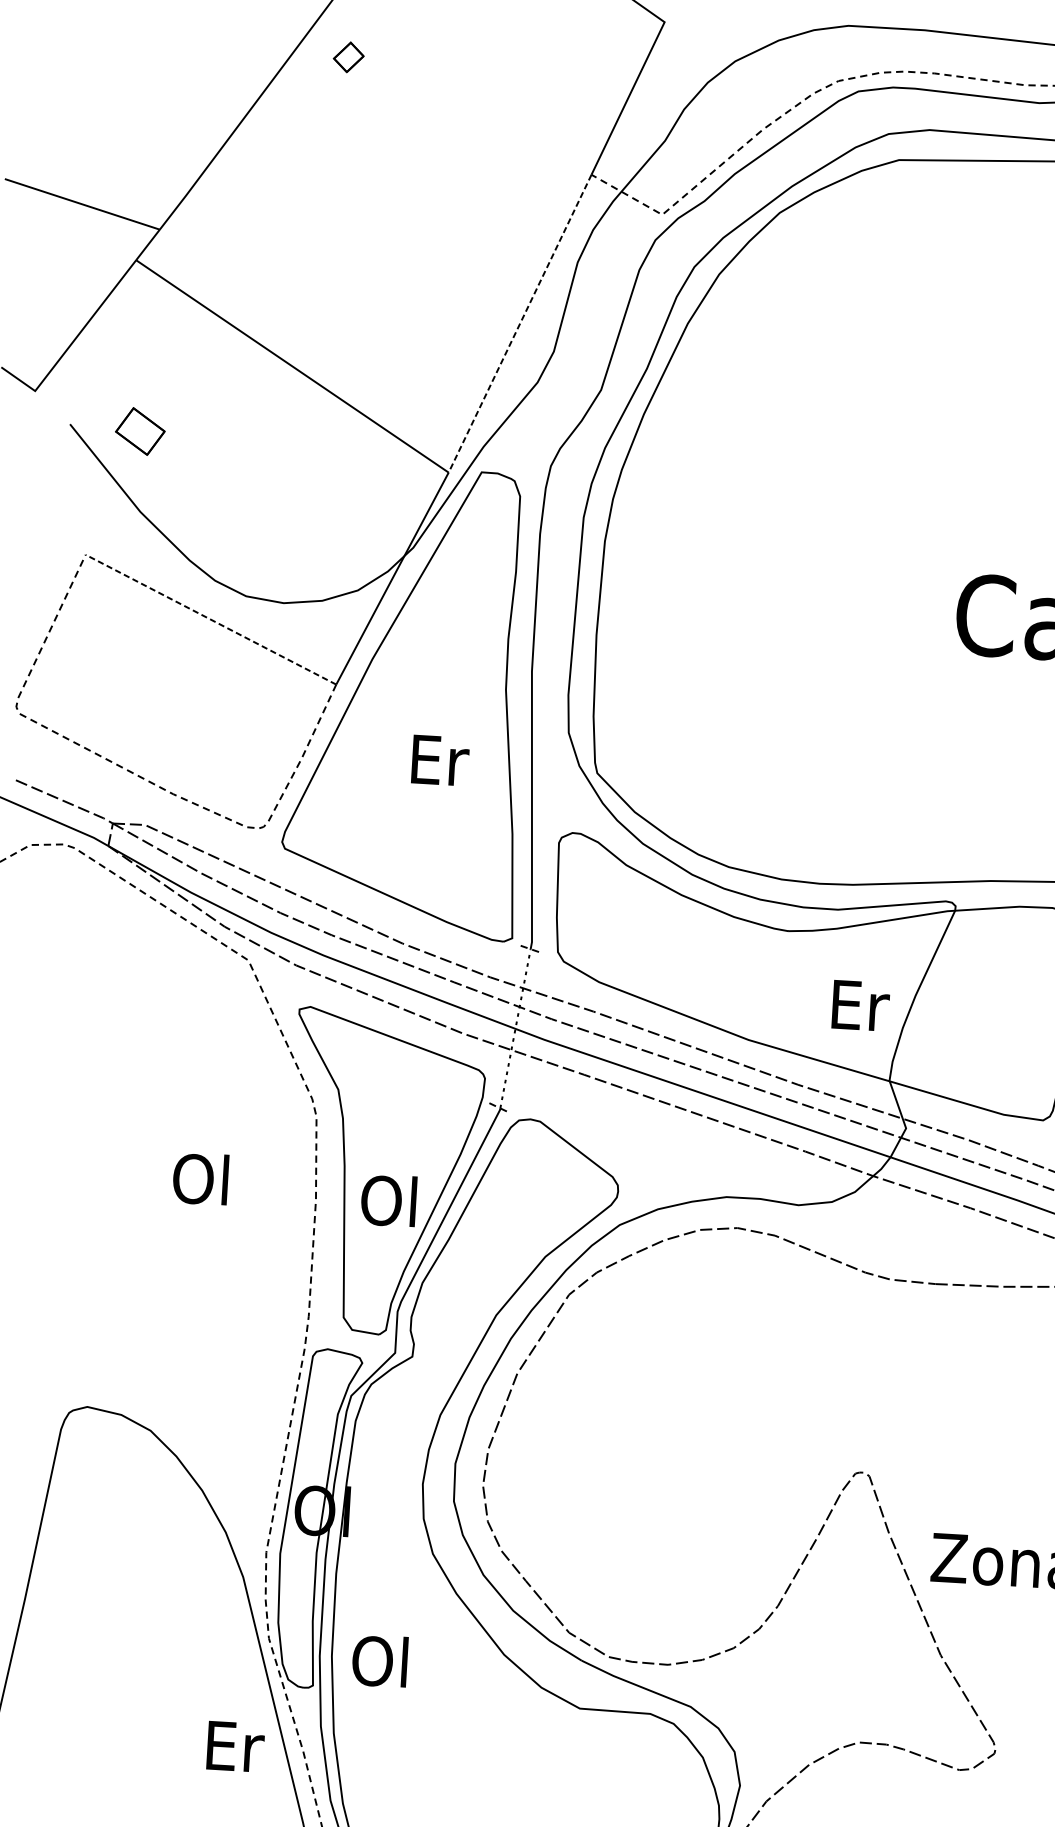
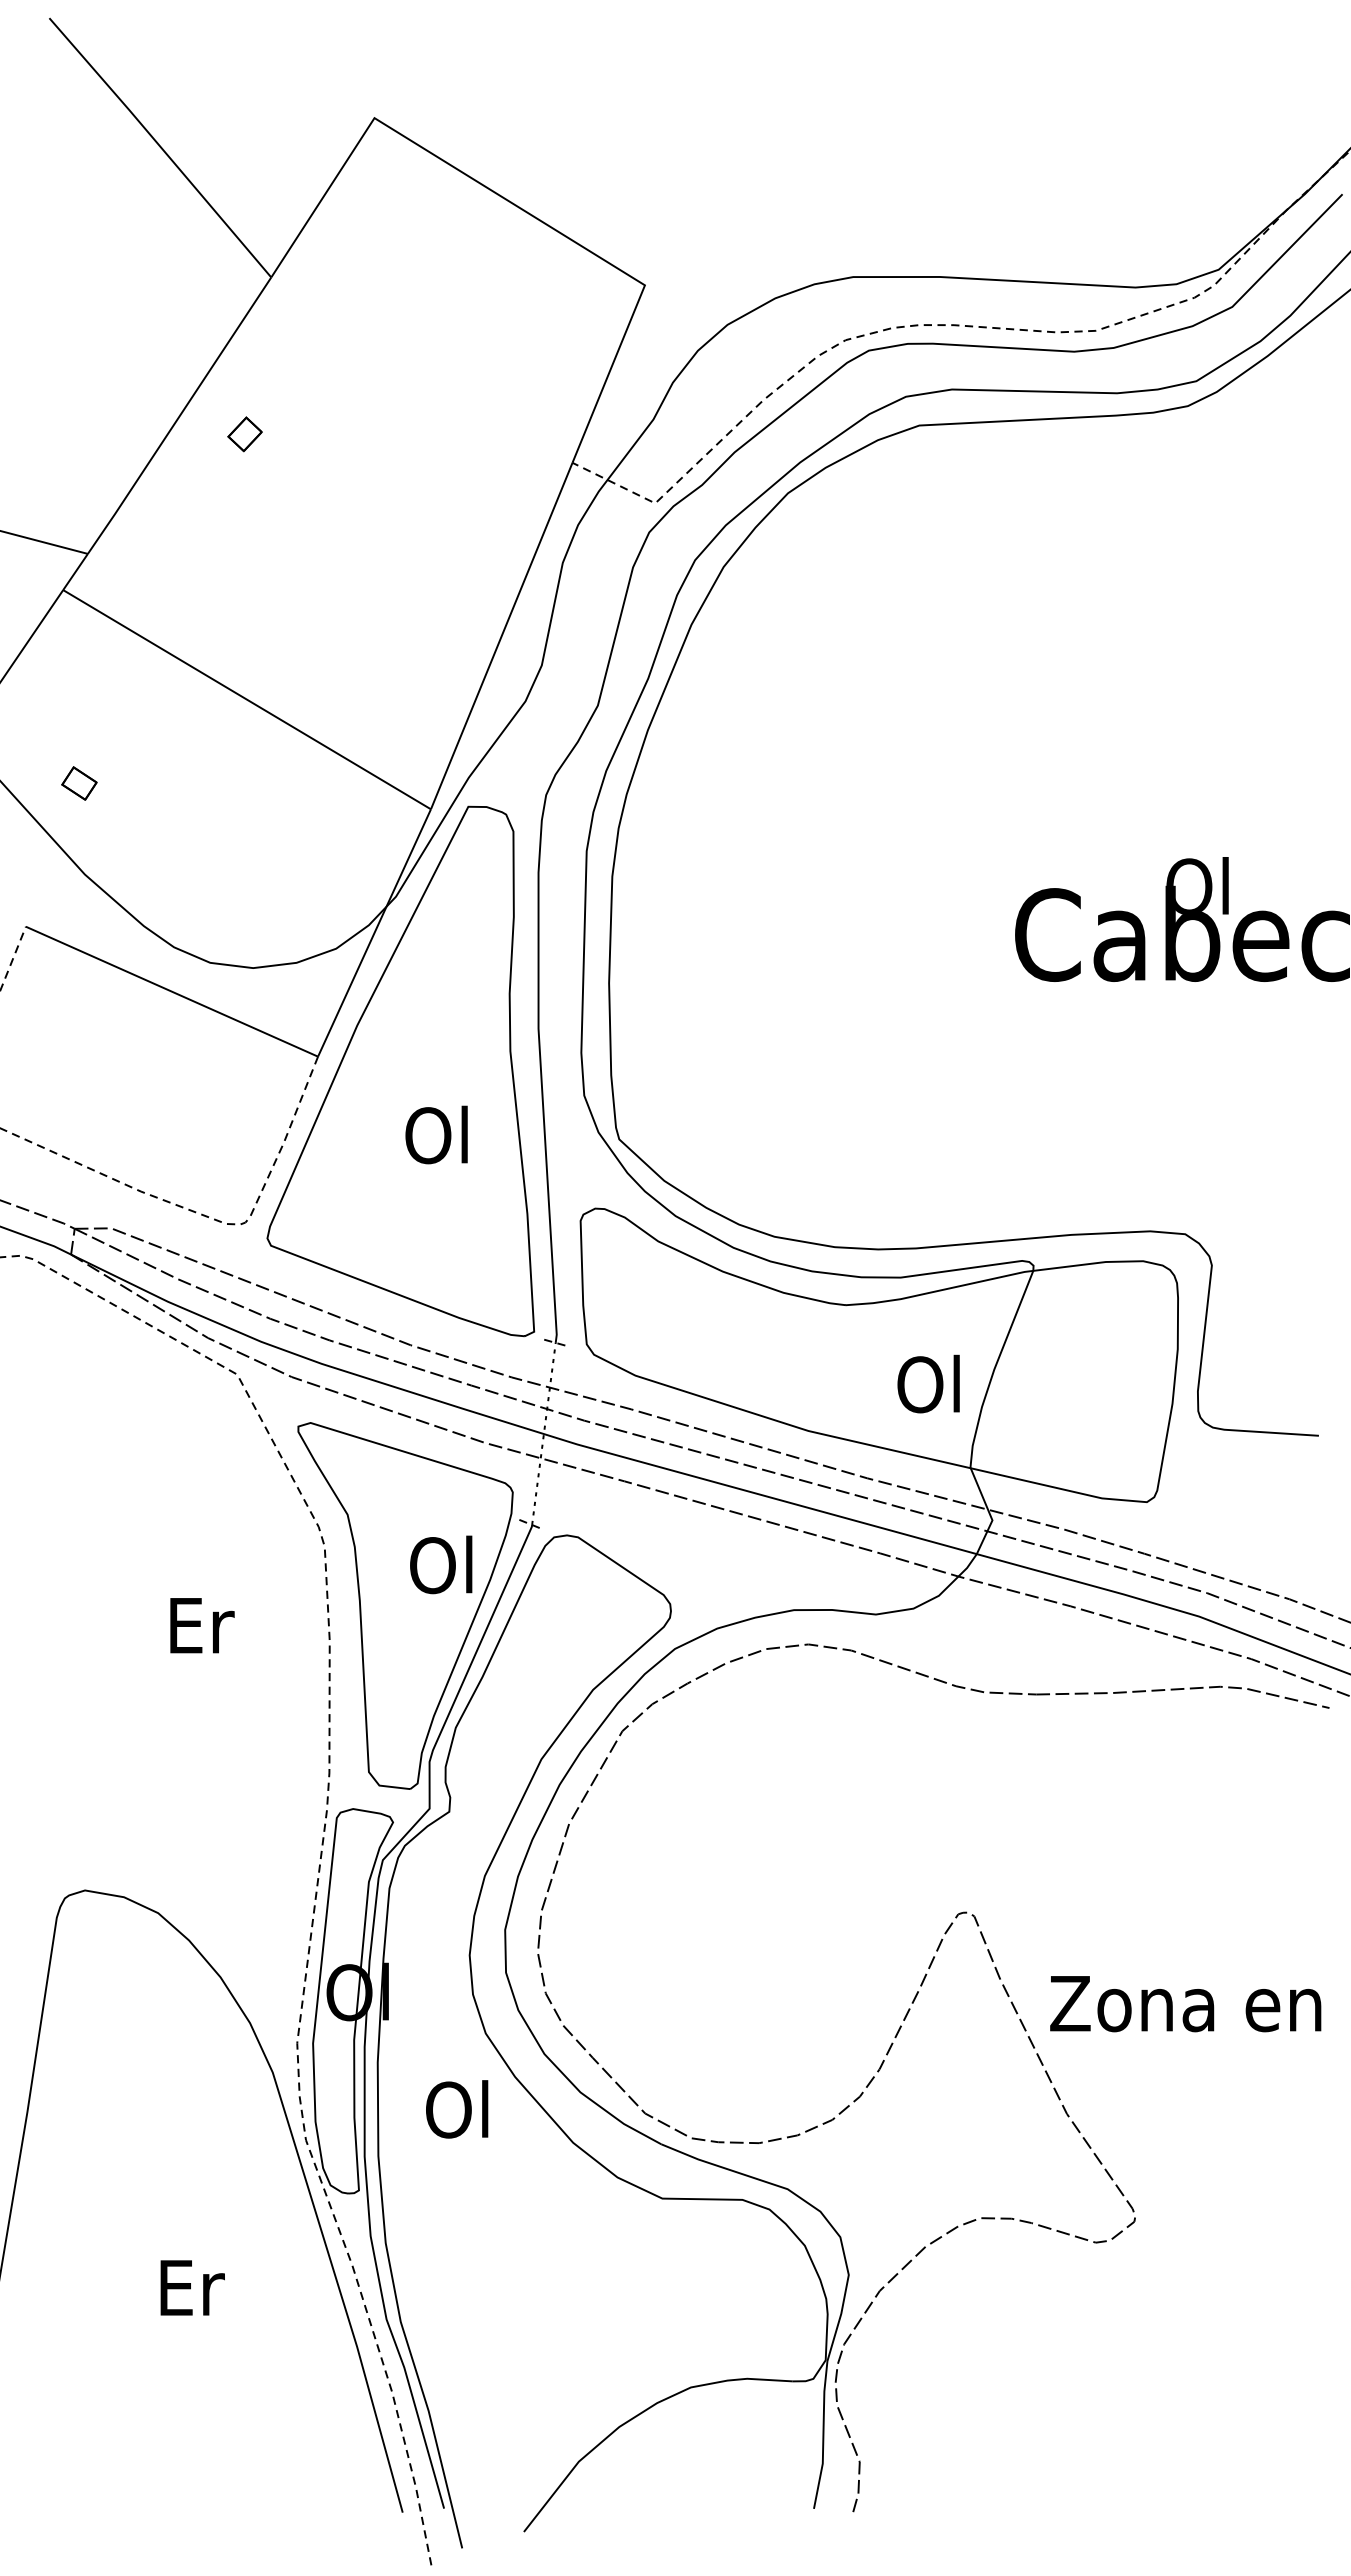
part: (348, 57) -> (244, 434), moved
line: (519, 324) -> (501, 636), dashed -> solid
part: (140, 431) -> (79, 783), size x0.62
line: (210, 619) -> (171, 991), dashed -> solid
text: (439, 759) -> (439, 1134), Er -> Ol
text: (859, 1004) -> (931, 1383), Er -> Ol
text: (202, 1178) -> (200, 1624), Ol -> Er
text: (389, 1200) -> (441, 1564), moved
text: (380, 1661) -> (457, 2109), moved
text: (235, 1746) -> (192, 2287), moved

